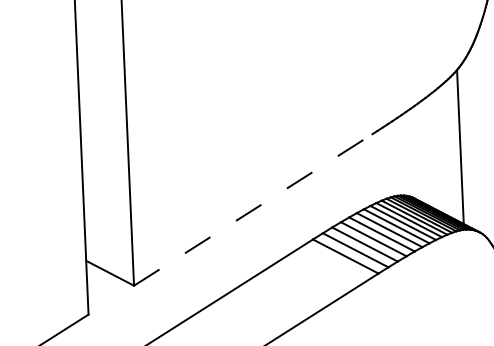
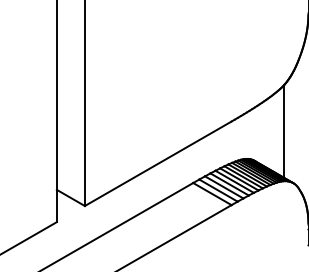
line: (253, 209) -> (158, 163), dashed -> solid

